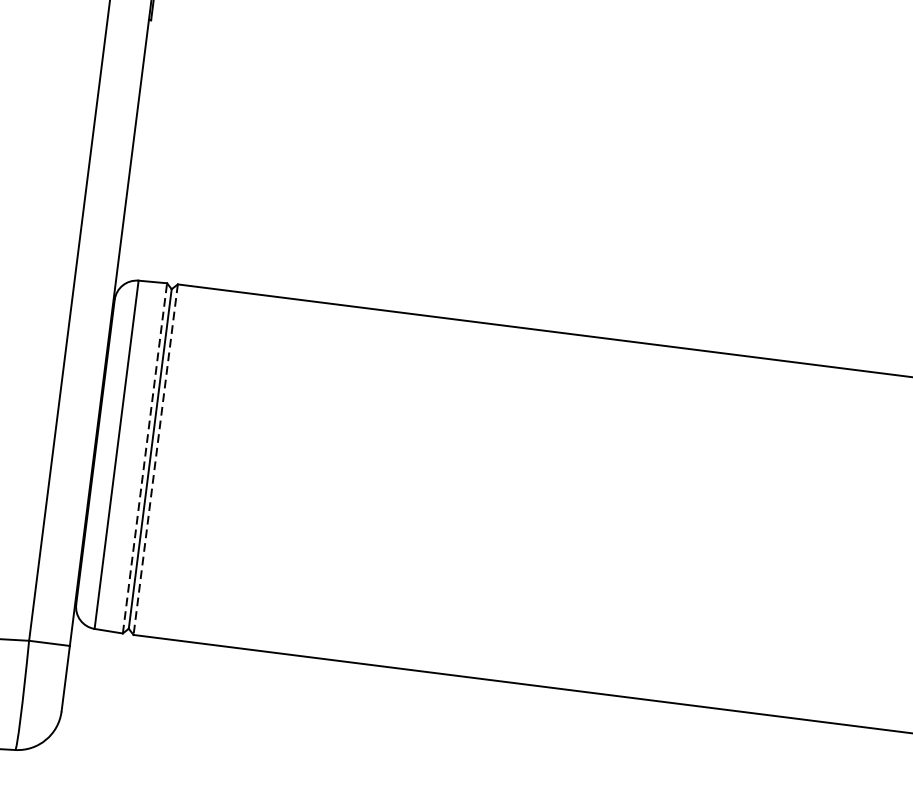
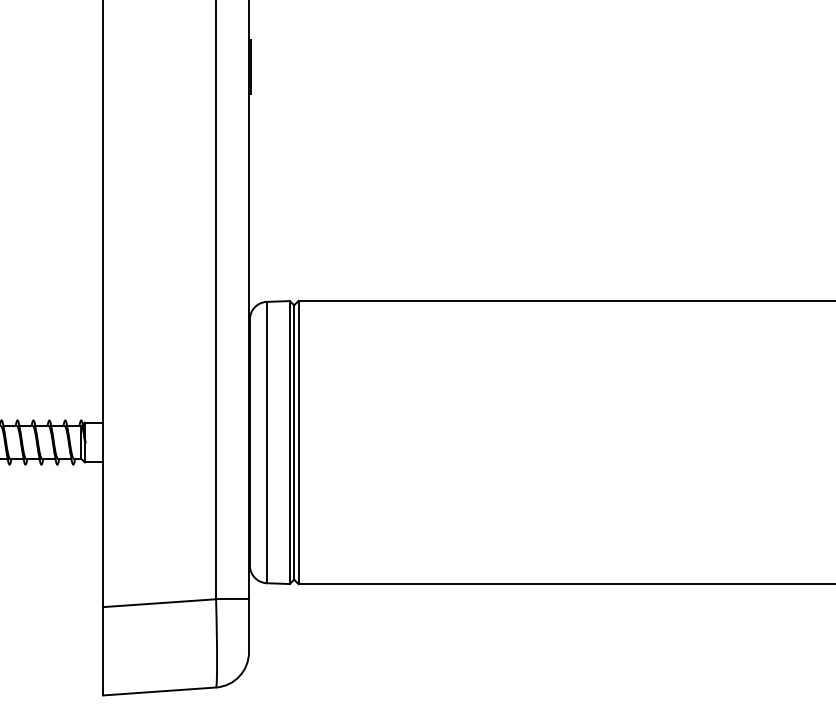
line: (144, 458) -> (289, 442), dashed -> solid
line: (155, 459) -> (298, 442), dashed -> solid

